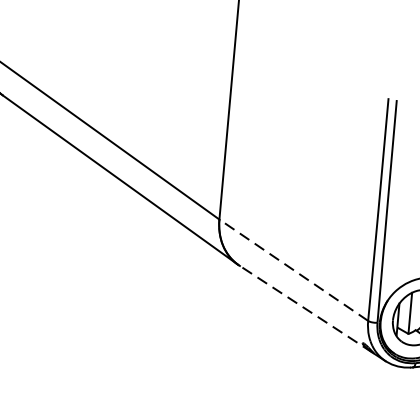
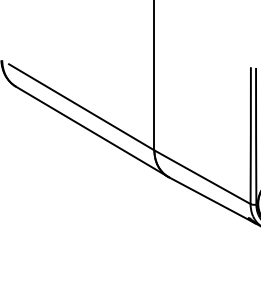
line: (293, 269) -> (202, 176), dashed -> solid
line: (305, 309) -> (211, 200), dashed -> solid

